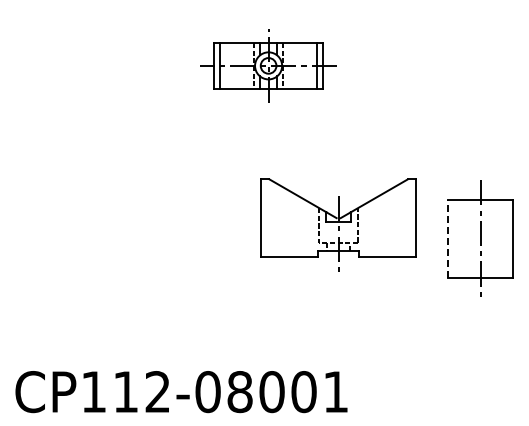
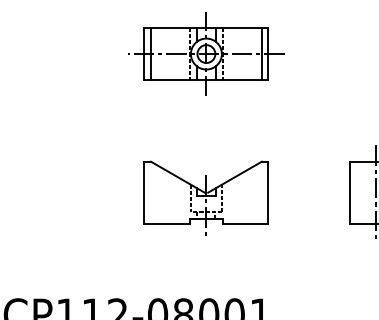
part: (268, 65) -> (206, 53), size x1.43
part: (338, 224) -> (206, 197), moved
line: (447, 239) -> (349, 193), dashed -> solid

